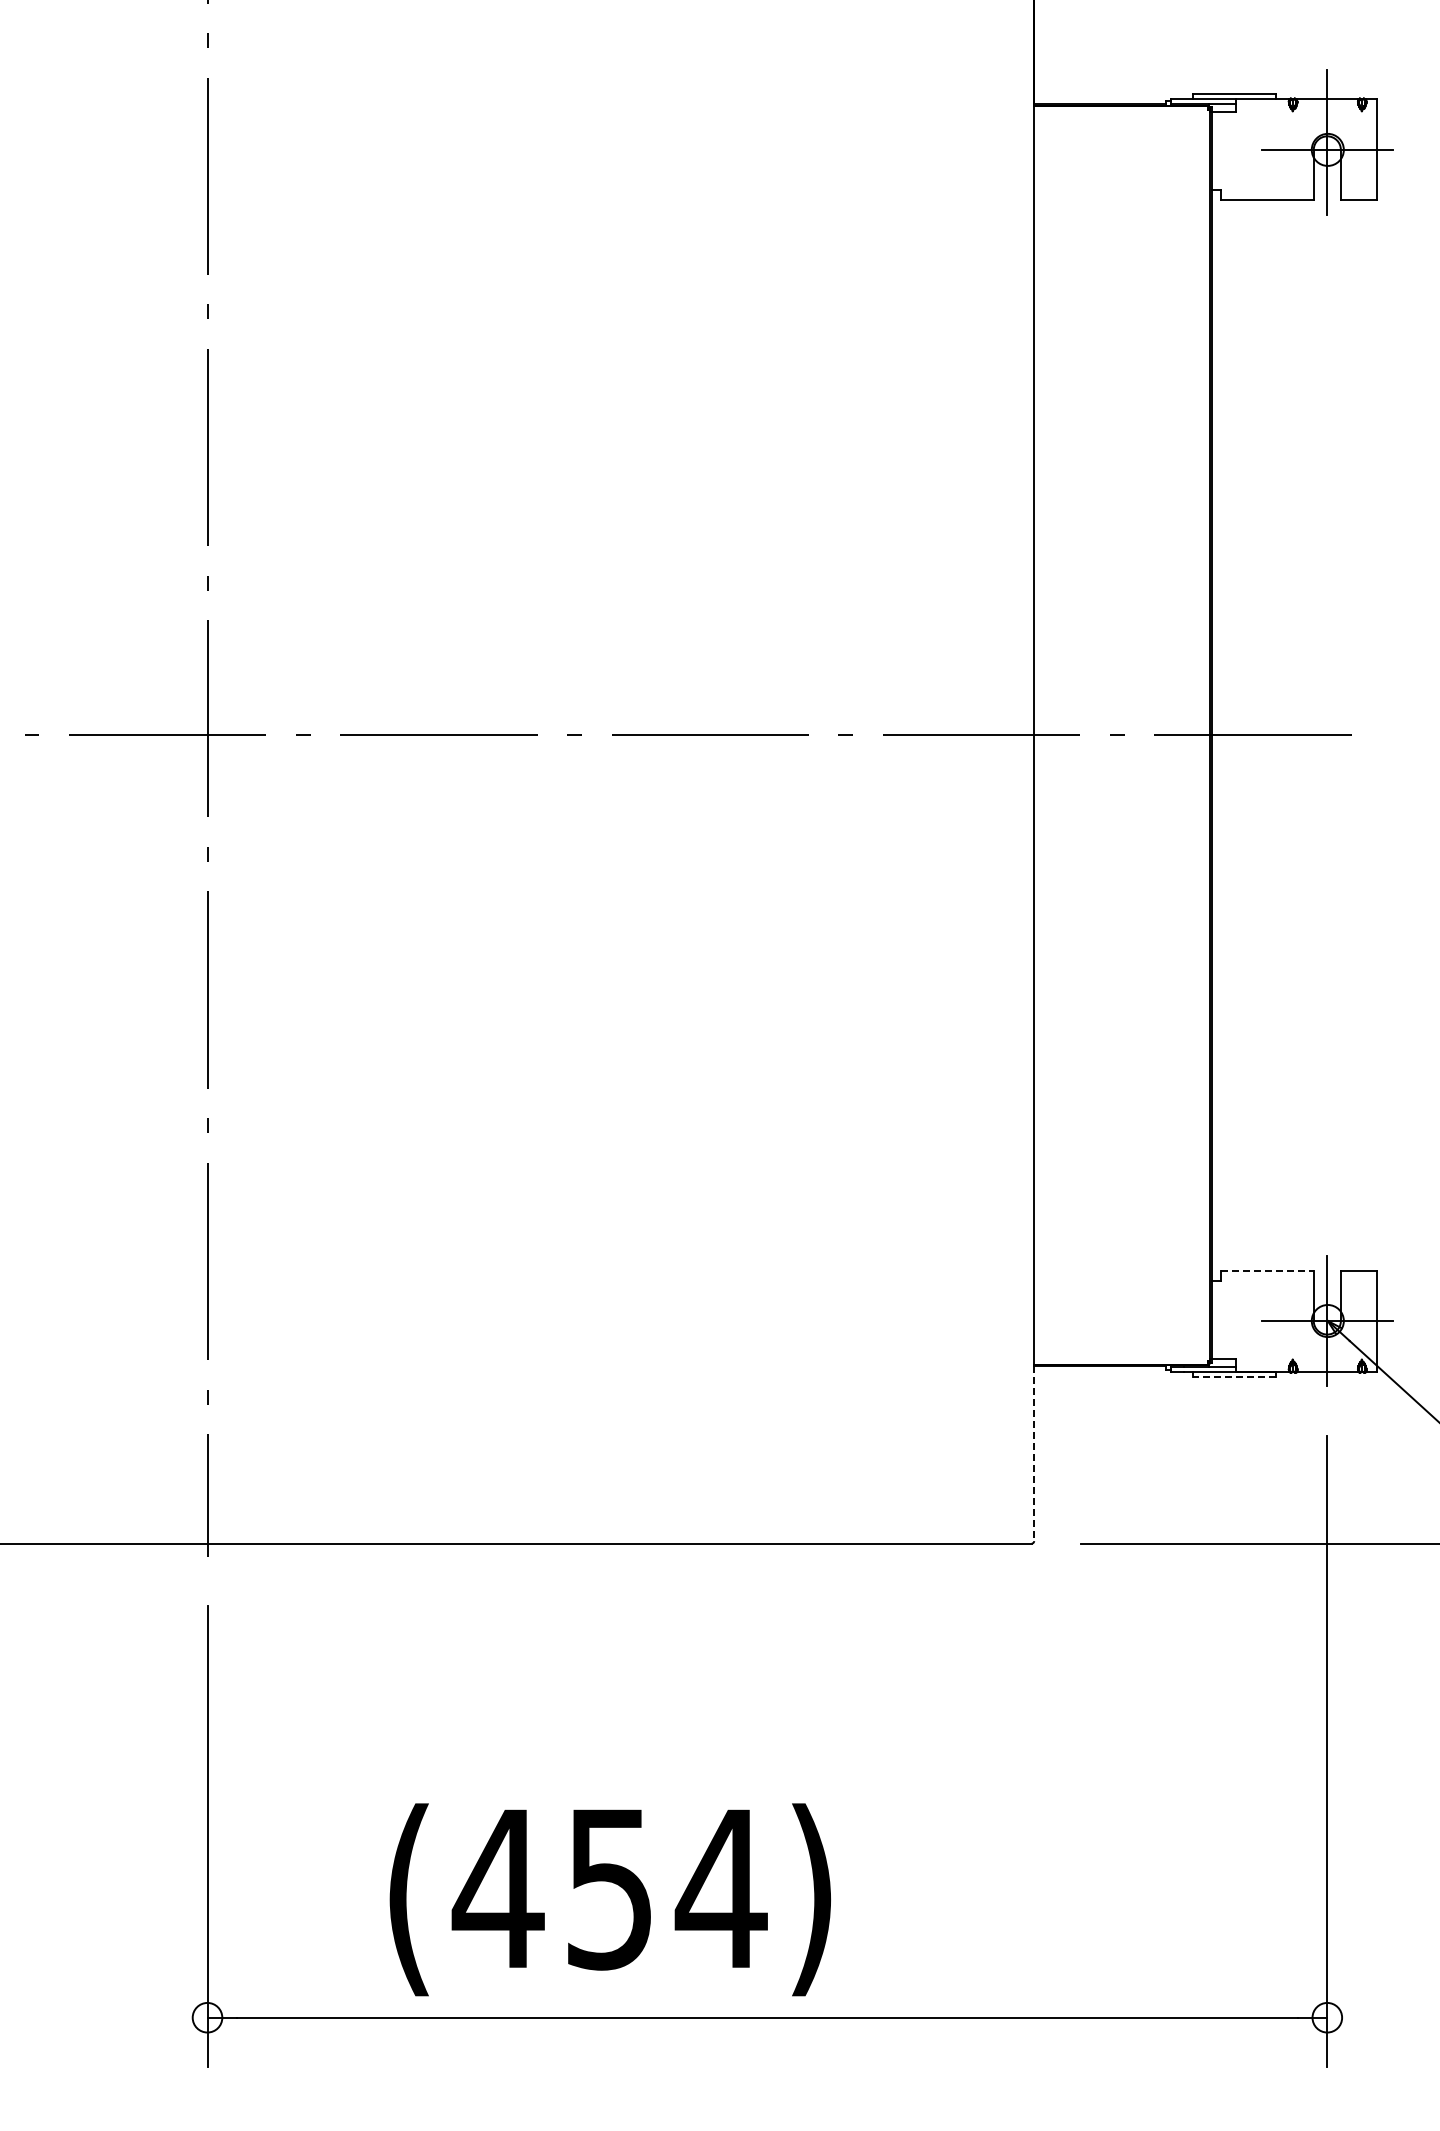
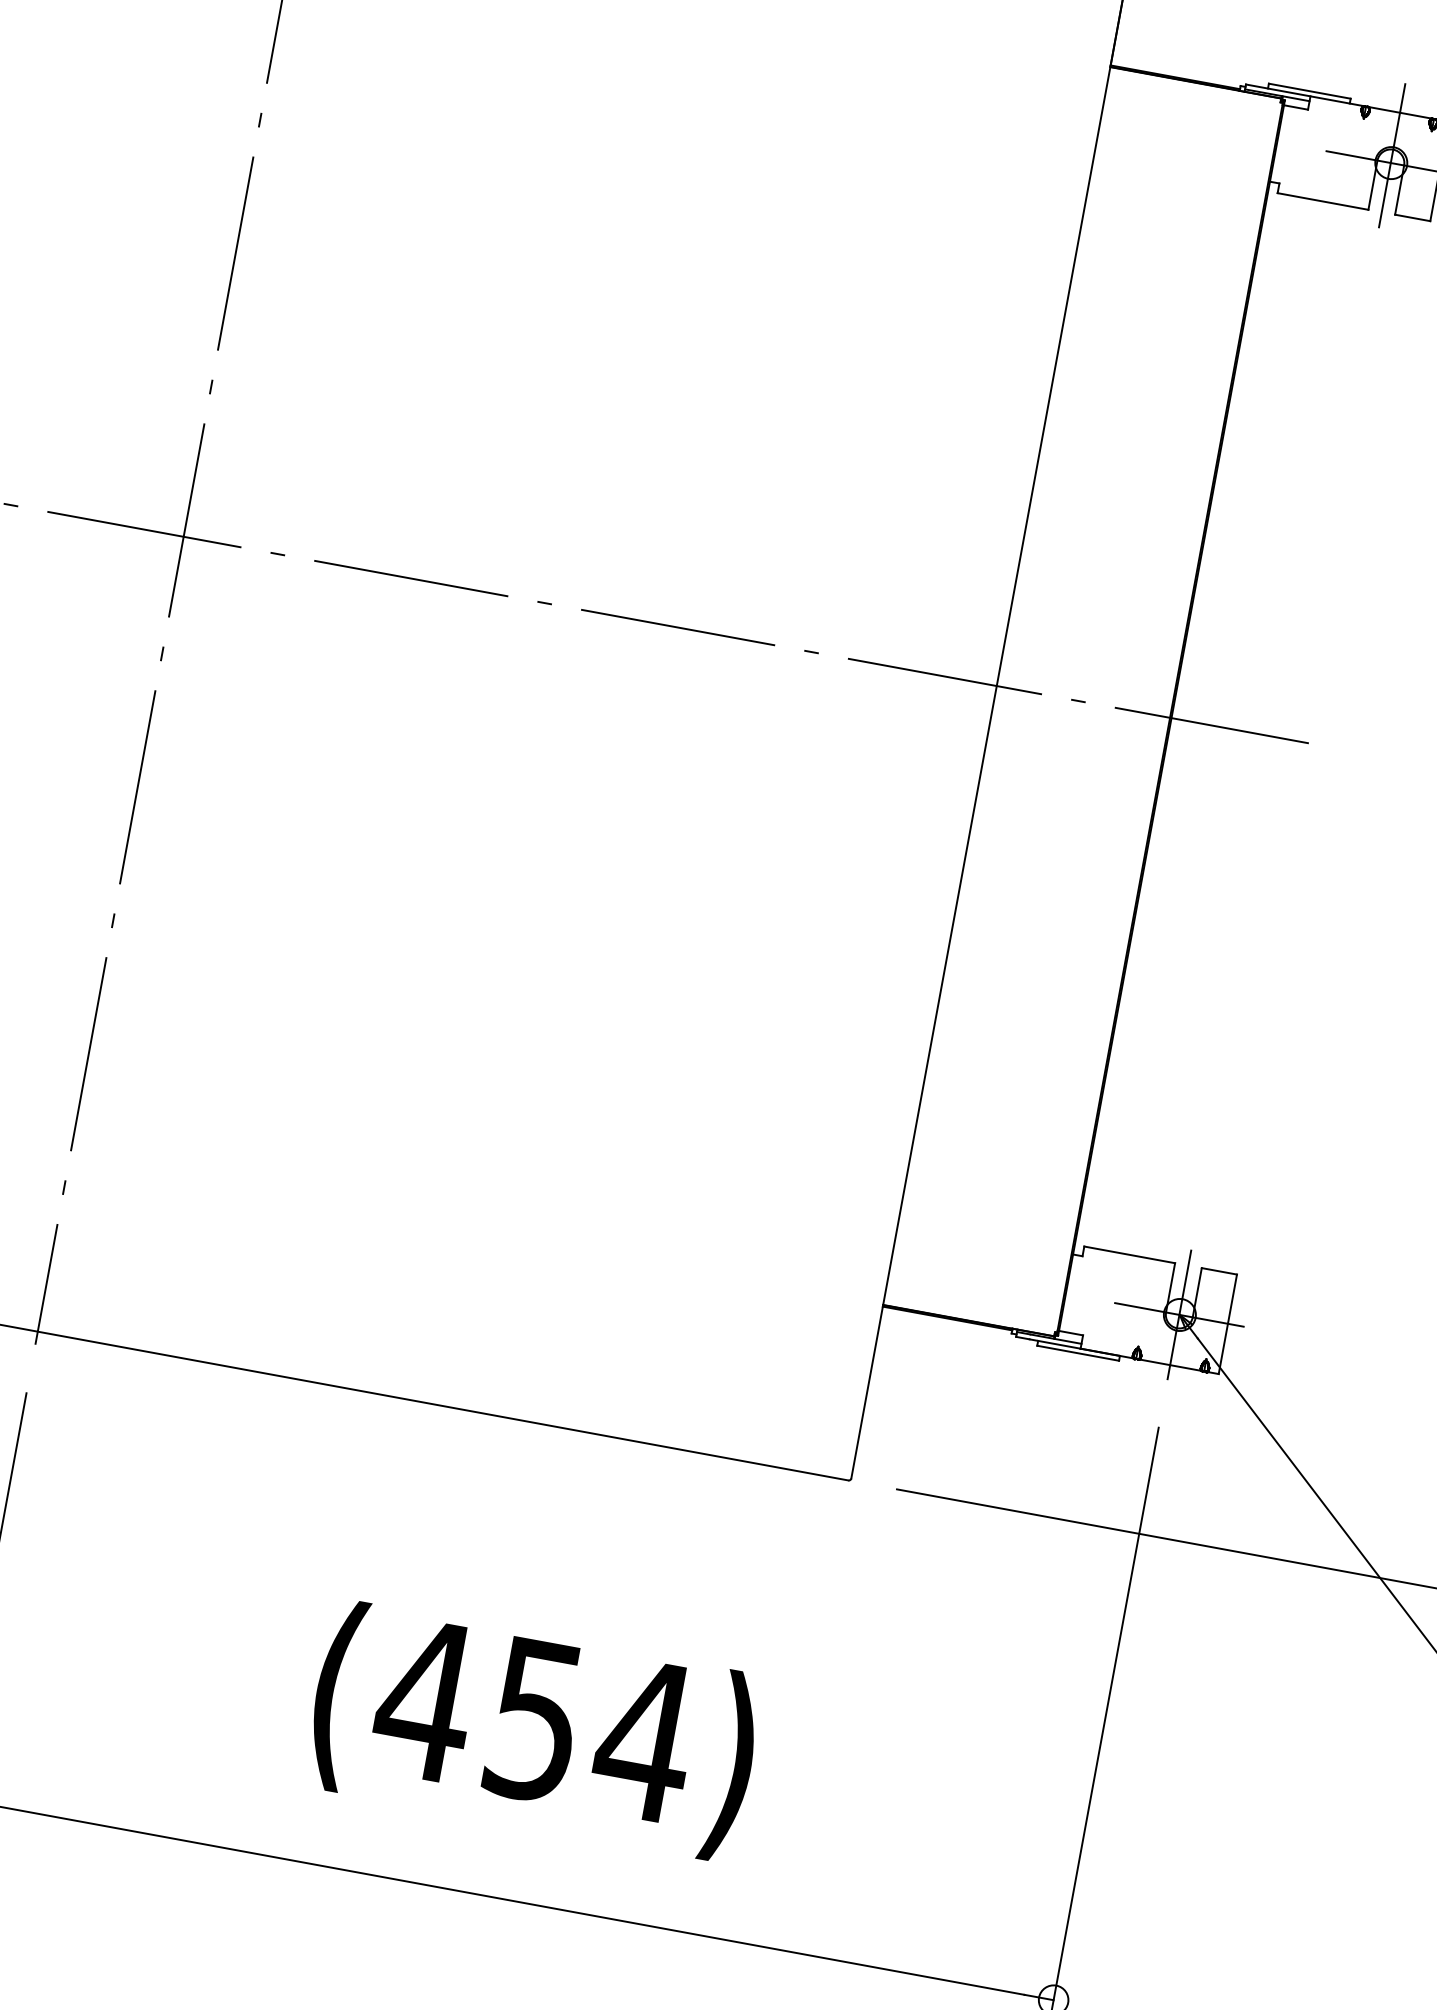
line: (1268, 1270) -> (1130, 1254), dashed -> solid
line: (1234, 1377) -> (1077, 1353), dashed -> solid
line: (1034, 1454) -> (867, 1393), dashed -> solid
text: (609, 1899) -> (532, 1730), moved

